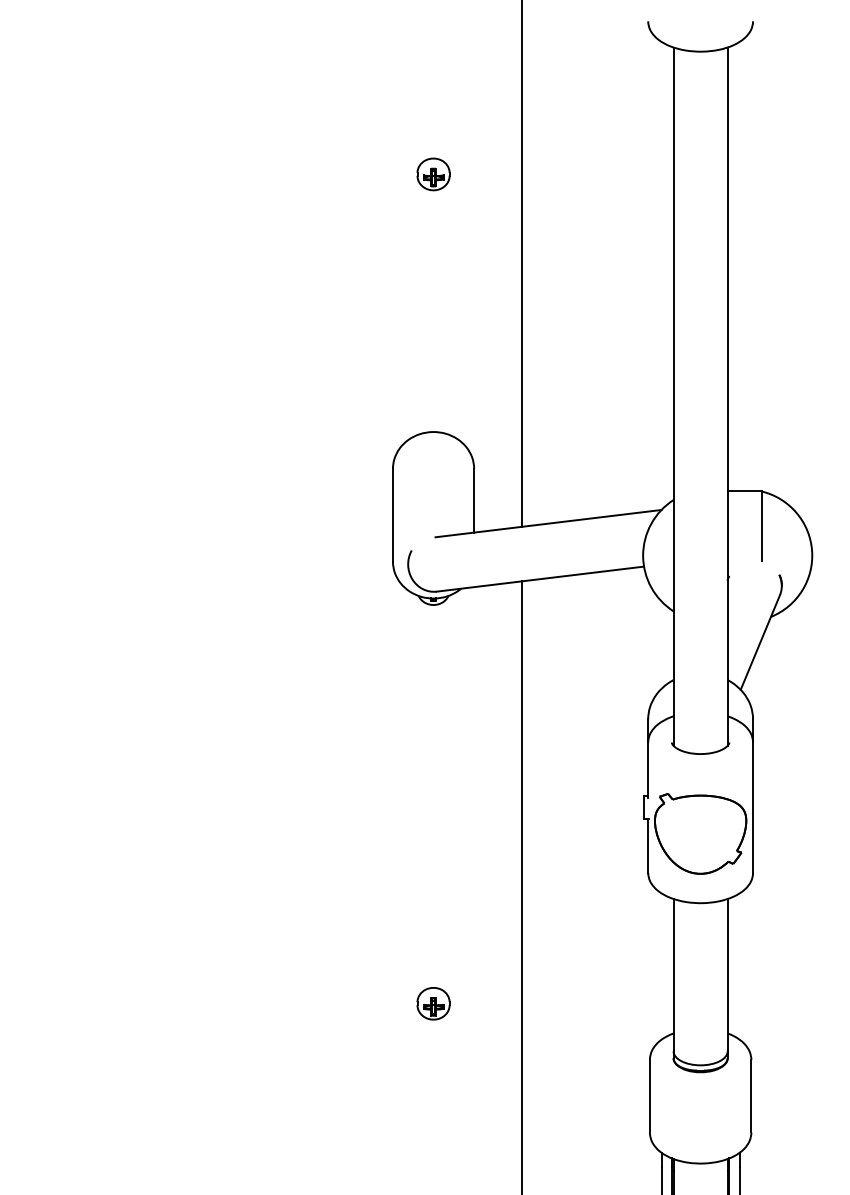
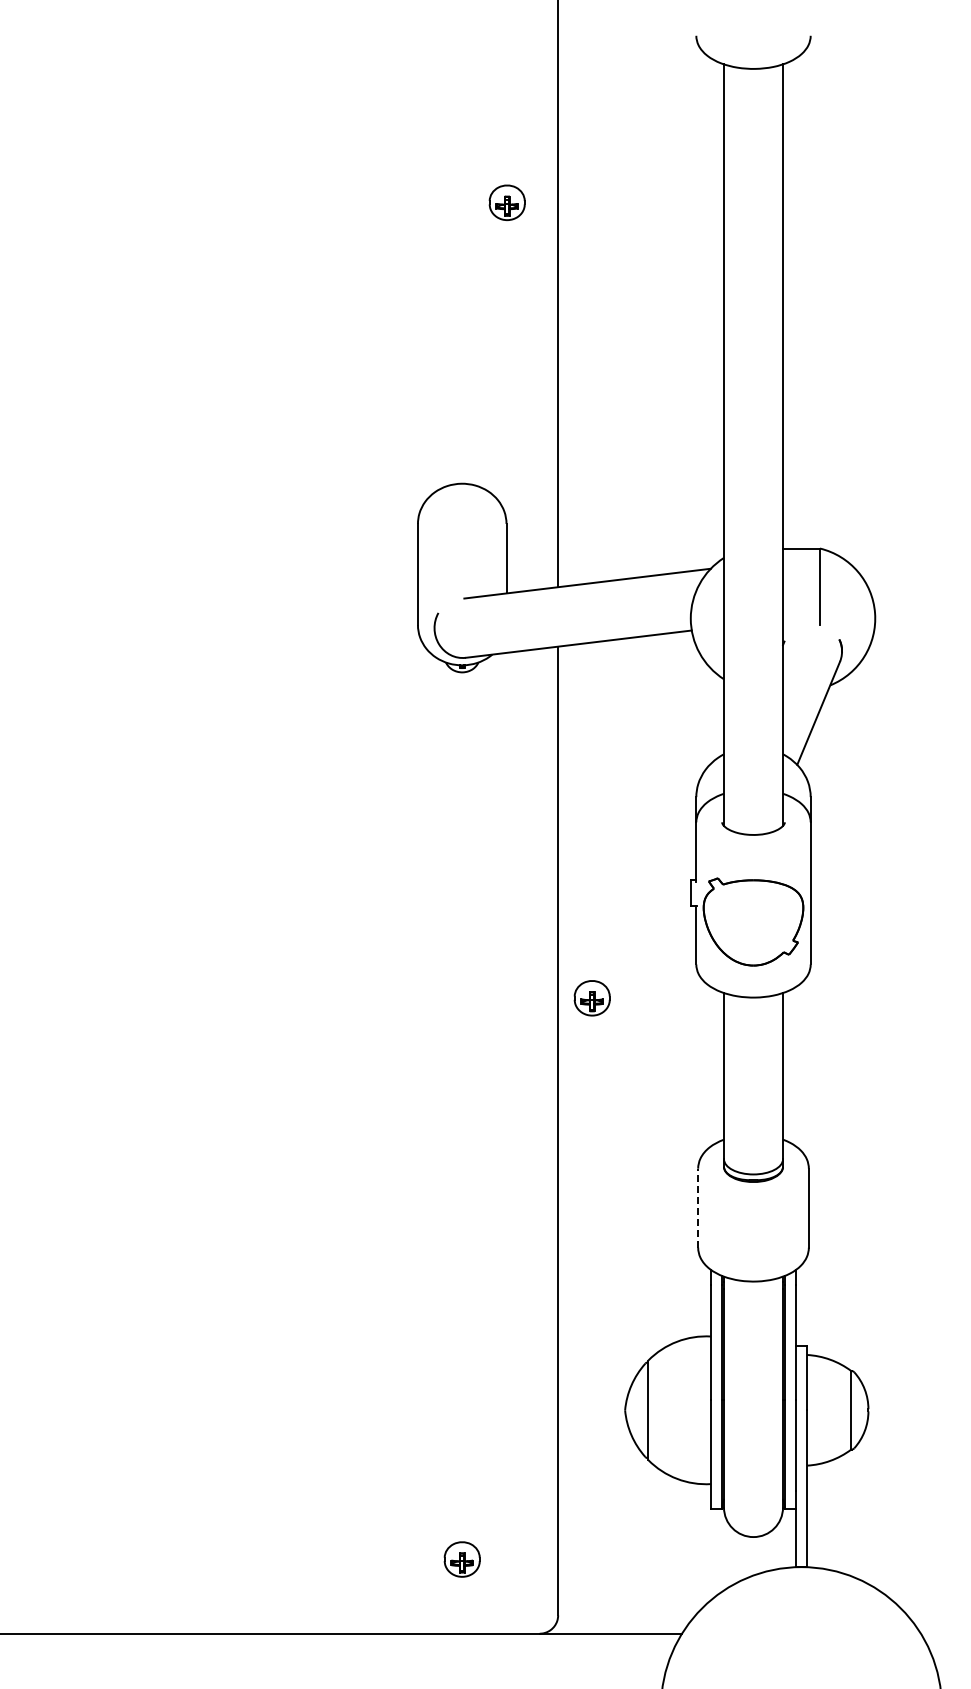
part: (432, 174) -> (506, 202), moved
part: (432, 1003) -> (591, 998), moved
line: (650, 1095) -> (698, 1207), solid -> dashed

